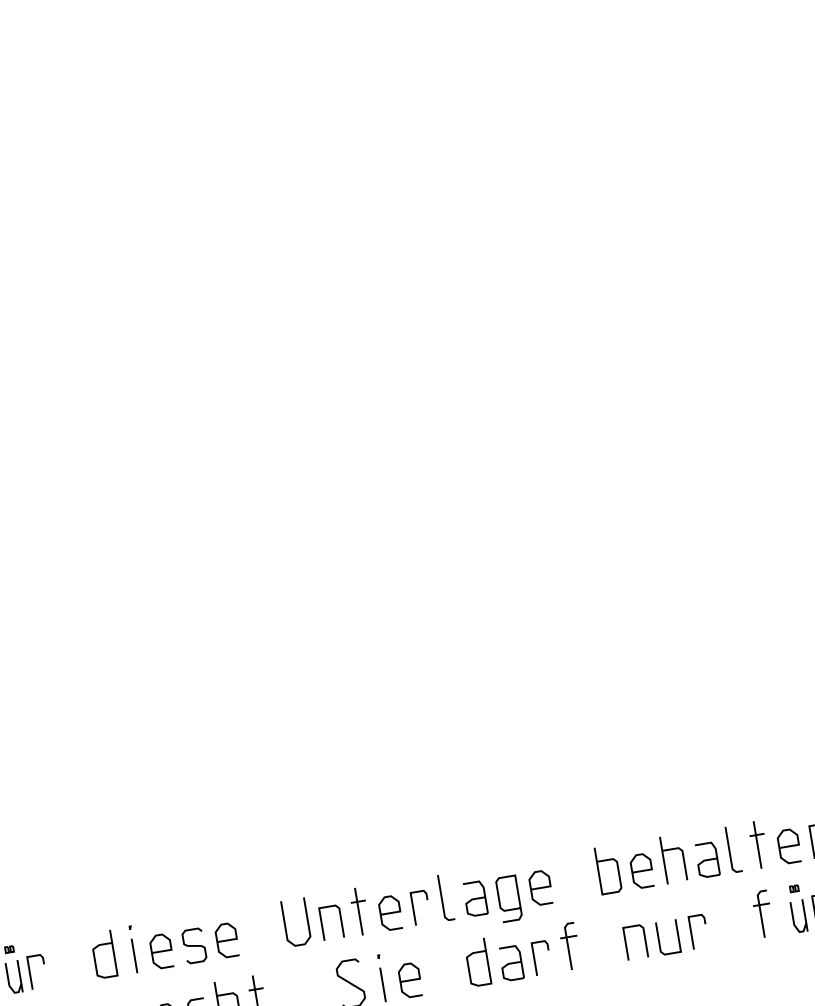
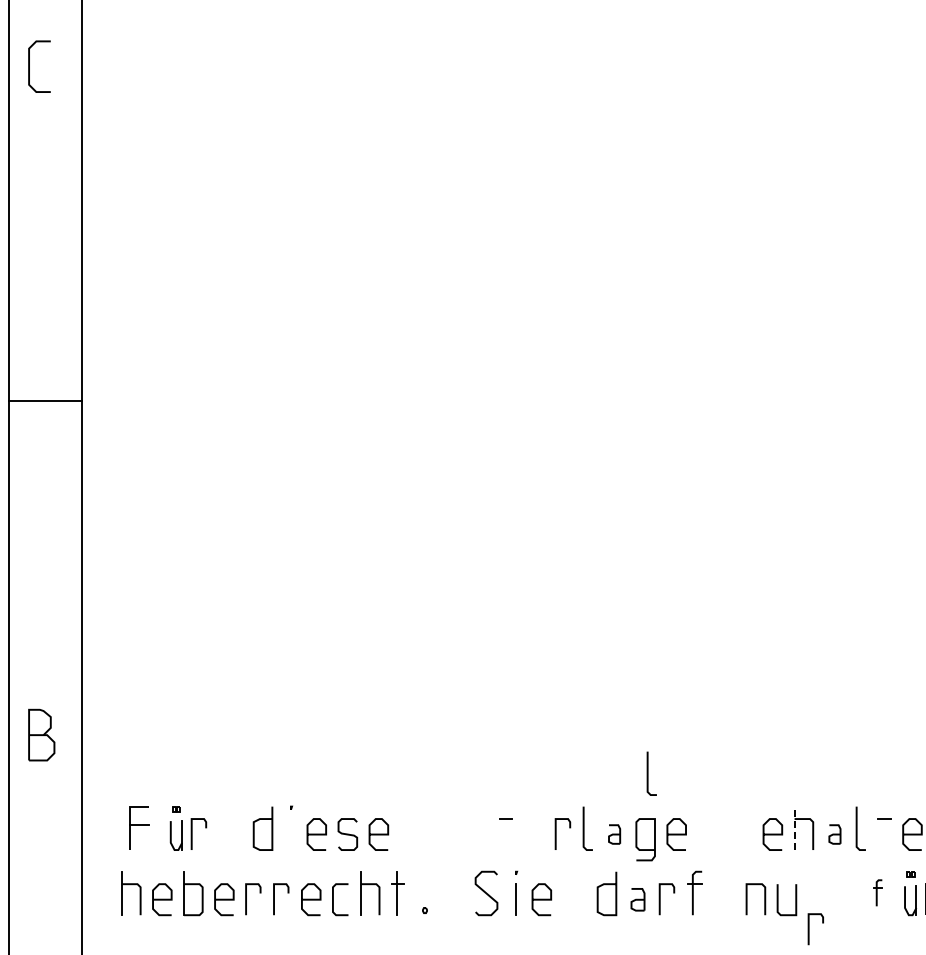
line: (500, 828) -> (648, 773), added
line: (757, 845) -> (883, 828), removed
line: (663, 860) -> (794, 828), solid -> dashed
part: (707, 860) -> (834, 834), size x0.6
part: (609, 870) -> (742, 828), removed
part: (475, 898) -> (614, 834), size x0.6
line: (359, 911) -> (505, 828), removed
curve: (389, 913) -> (533, 834), removed
part: (762, 913) -> (877, 892), size x0.6
line: (340, 920) -> (486, 833), removed
curve: (285, 924) -> (435, 828), removed
line: (692, 932) -> (809, 929), moved
line: (134, 956) -> (290, 834), removed
part: (510, 963) -> (637, 899), size x0.7

